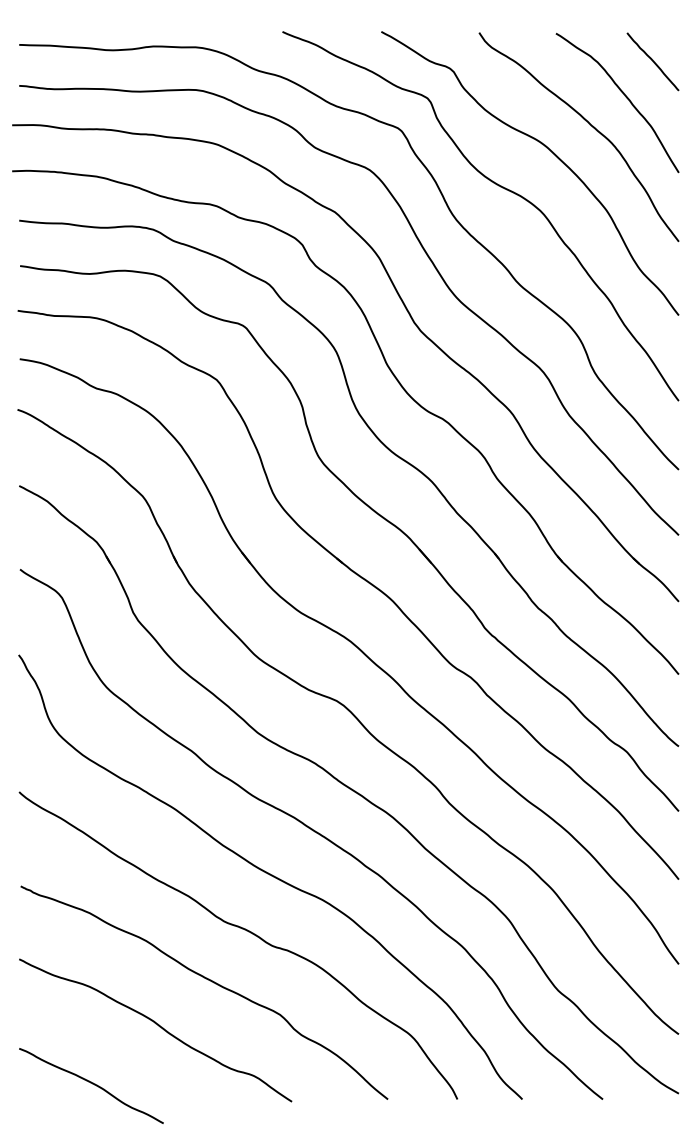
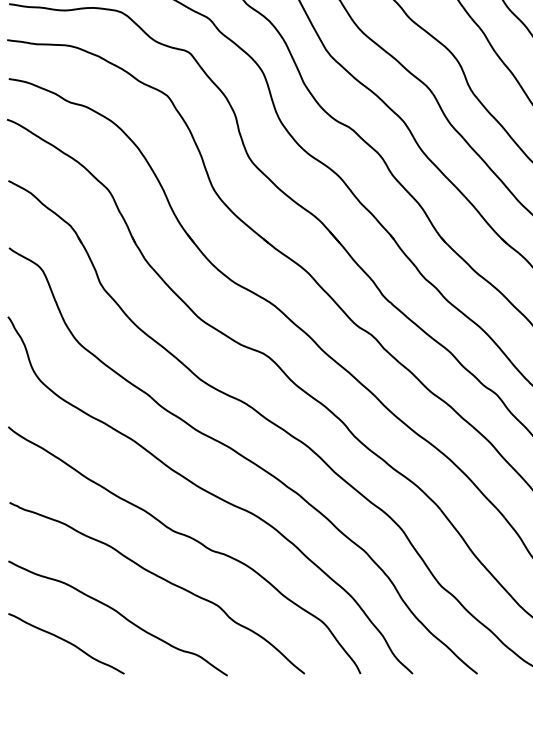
curve: (92, 1084) -> (67, 642), moved

